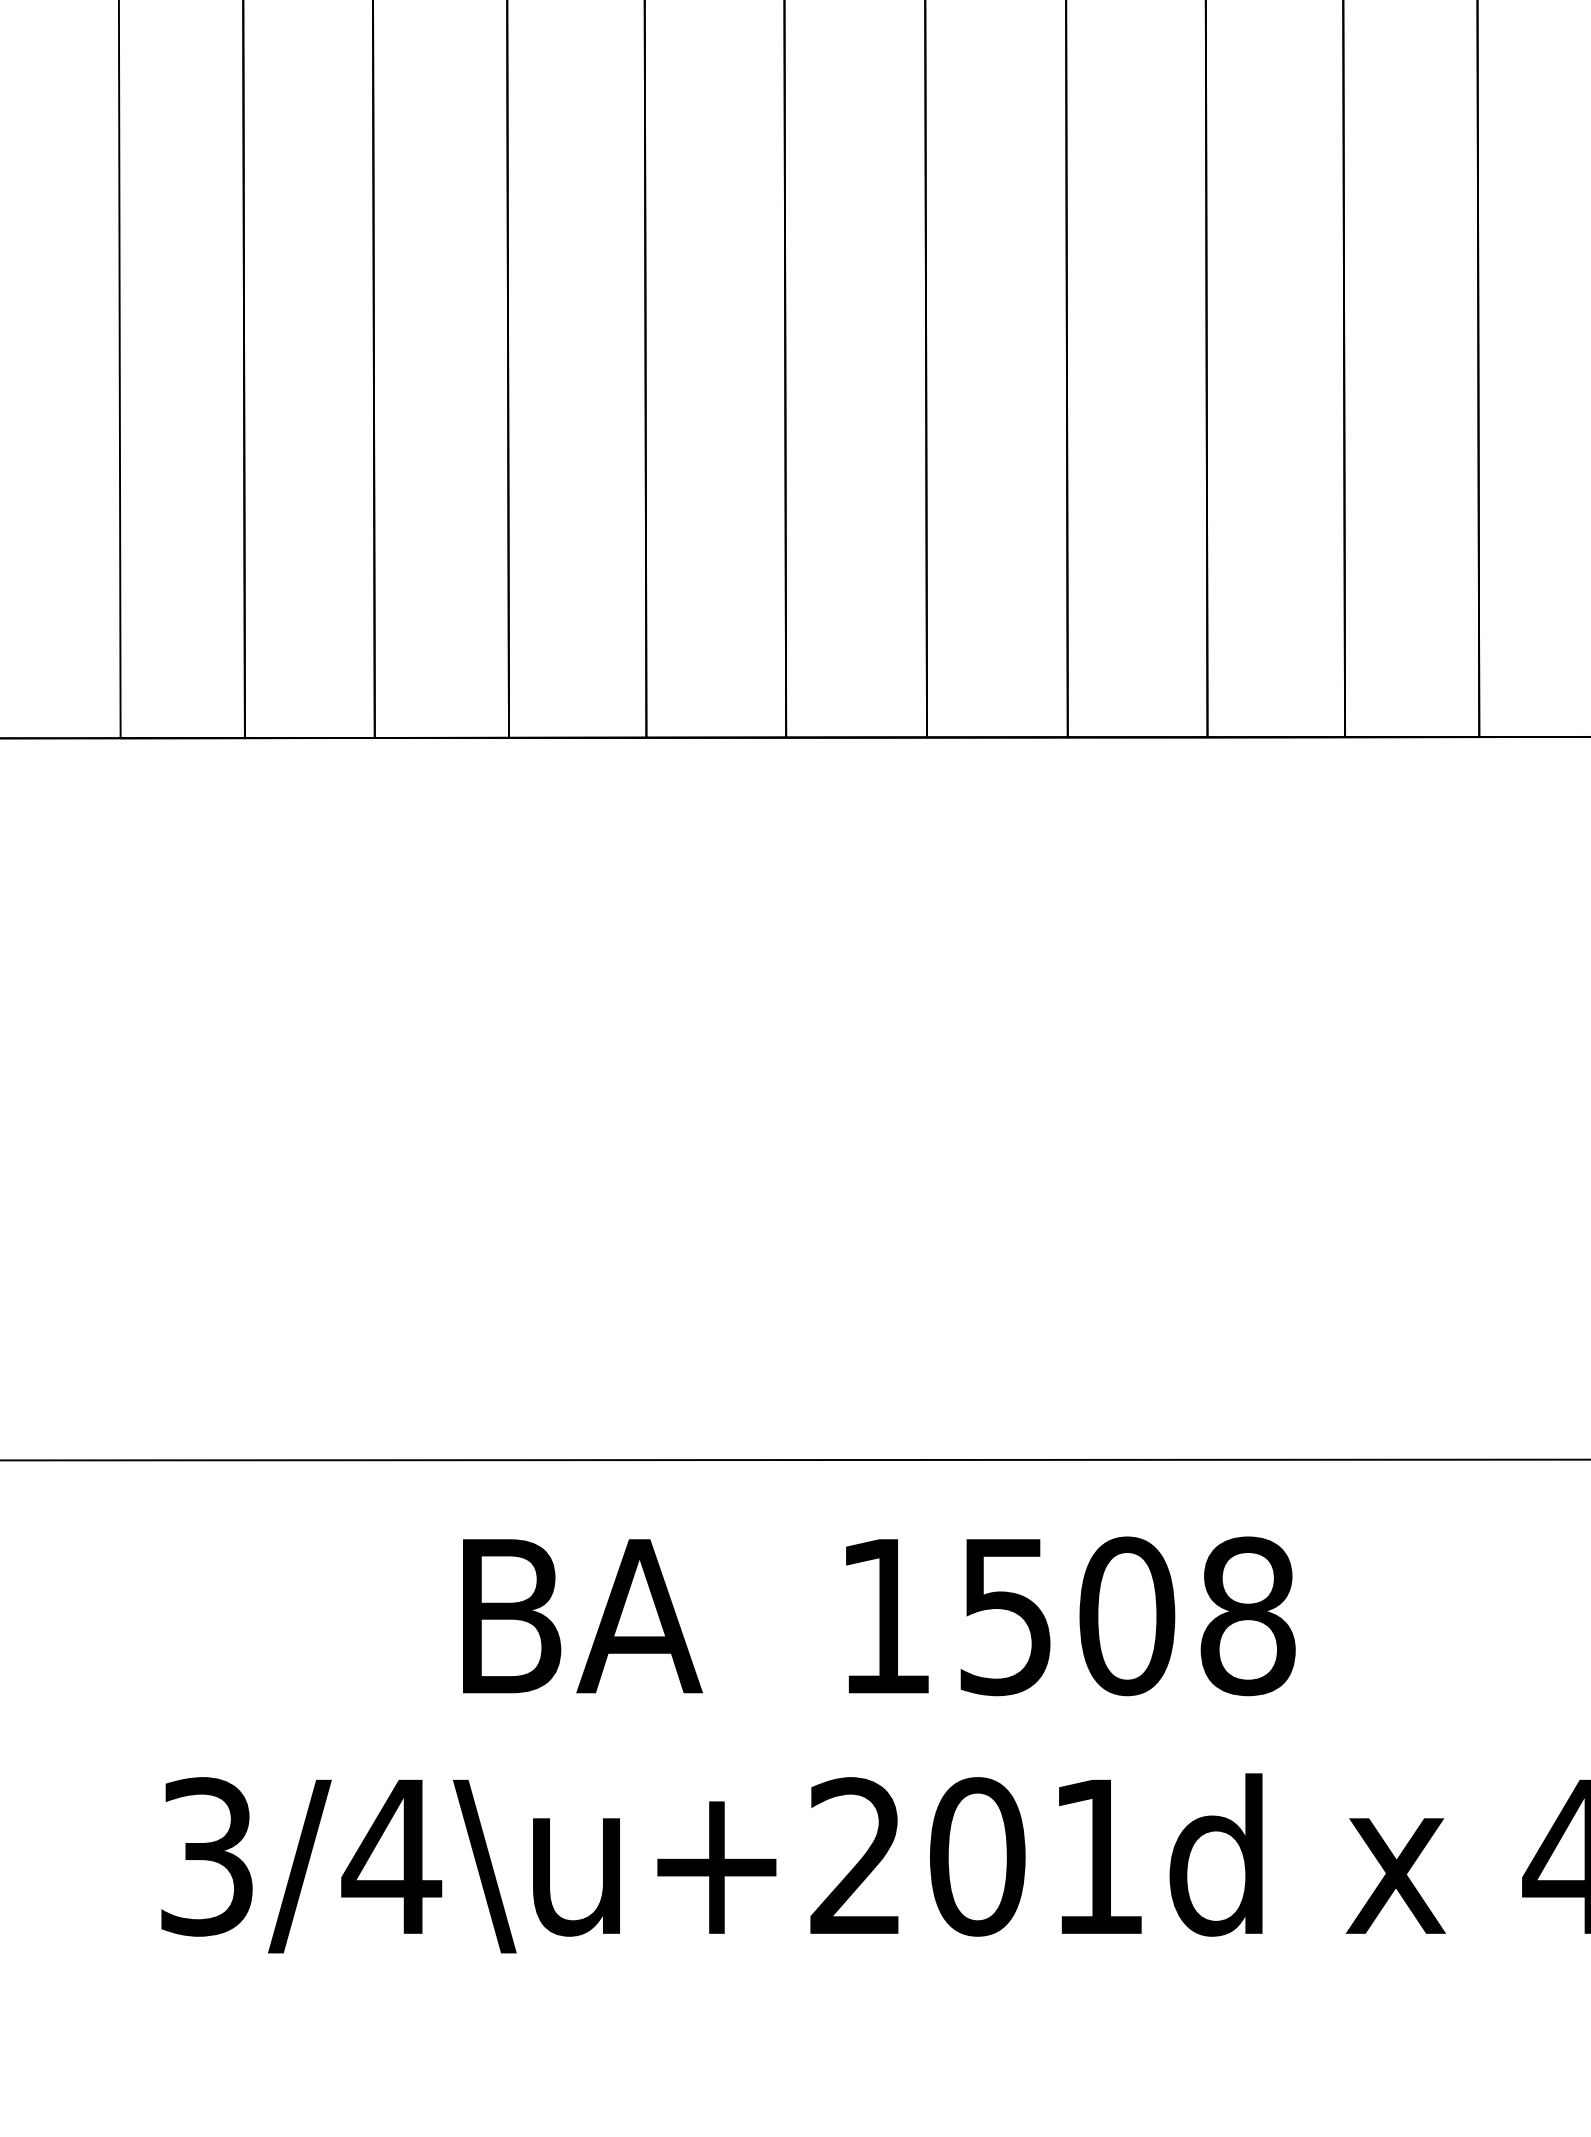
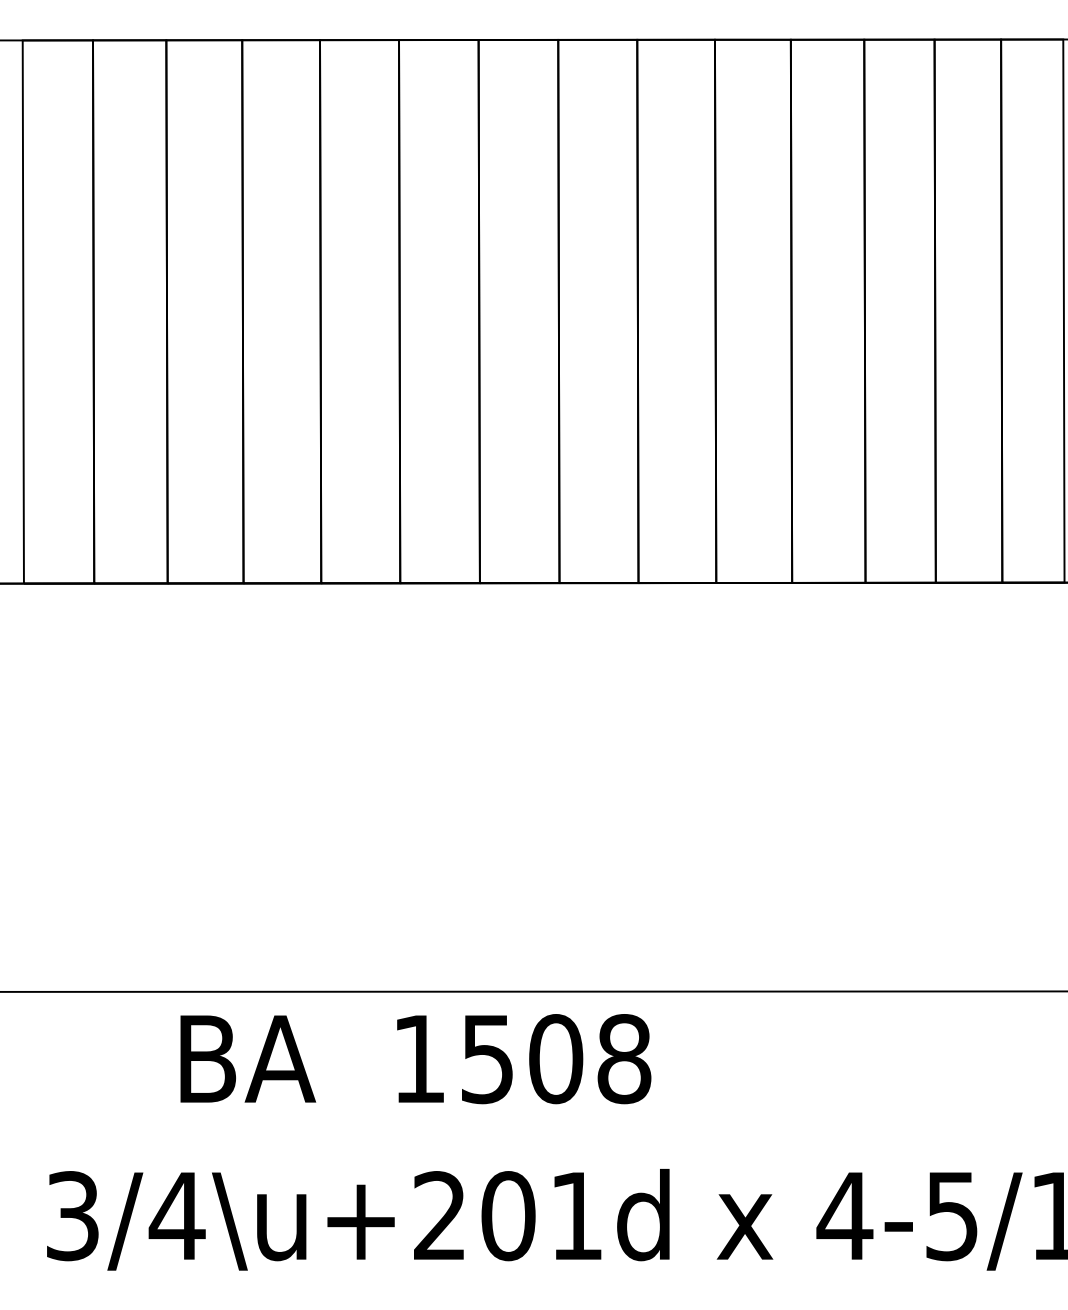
text: (878, 1617) -> (415, 1059), moved

